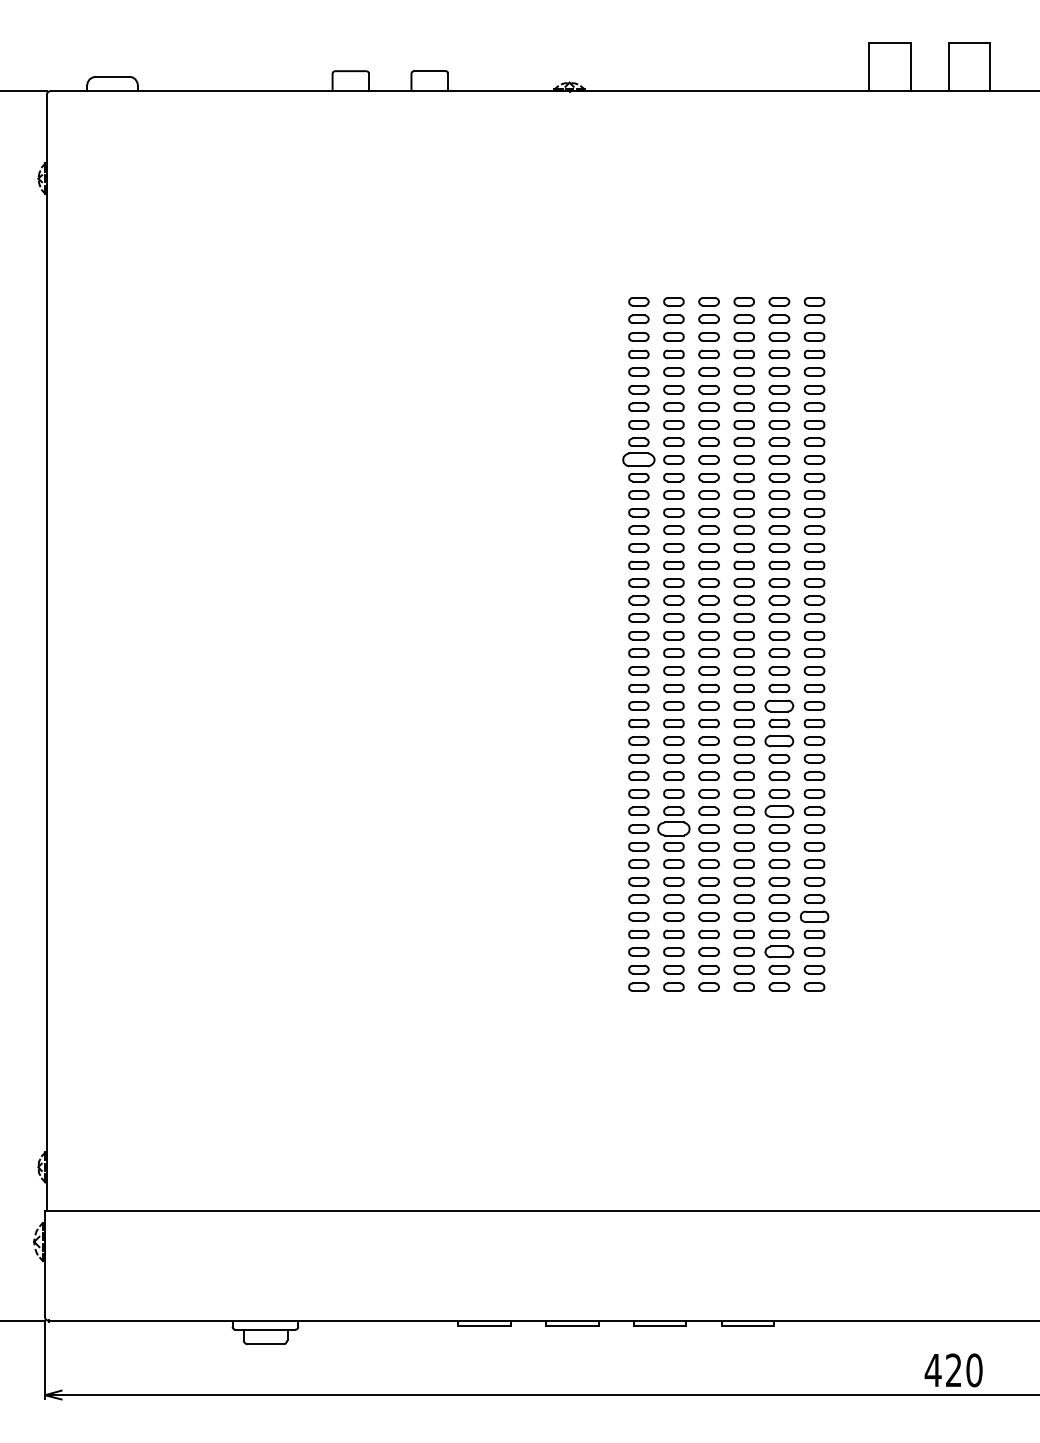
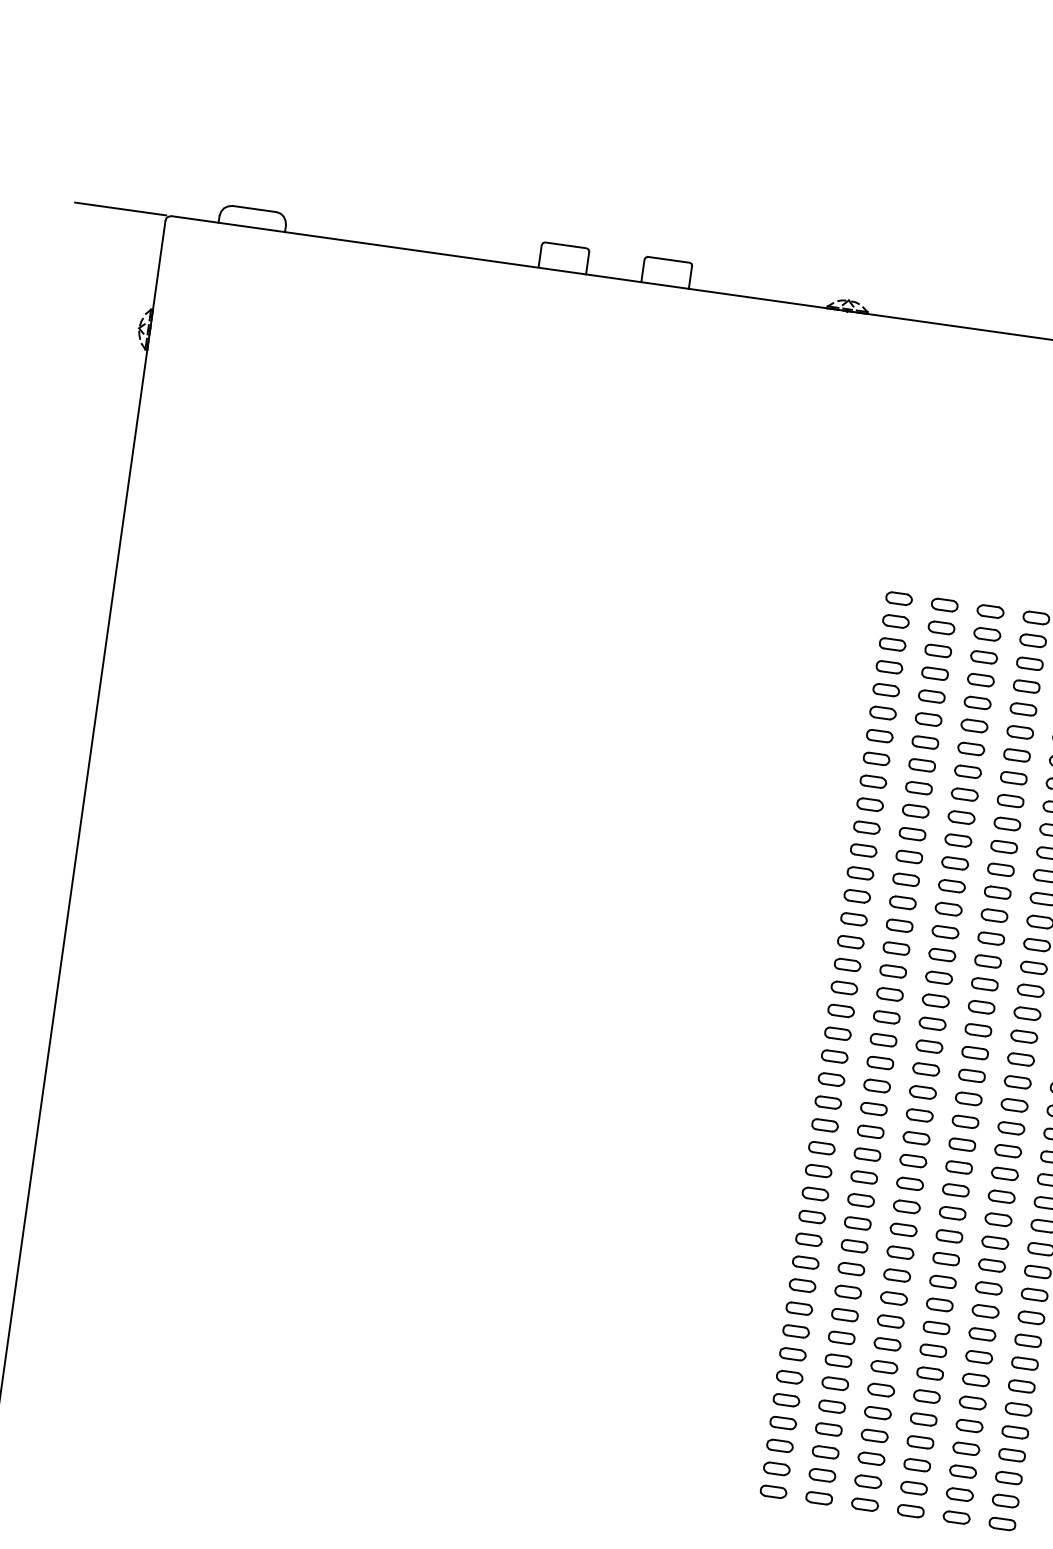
part: (638, 459) -> (869, 804), size x0.62
part: (779, 705) -> (1008, 1150), size x0.71
part: (779, 740) -> (1001, 1196), size x0.71
part: (779, 810) -> (989, 1287), size x0.71
part: (673, 828) -> (847, 1291), size x0.62
part: (814, 916) -> (1015, 1431), size x0.71
part: (779, 951) -> (963, 1471), size x0.71

